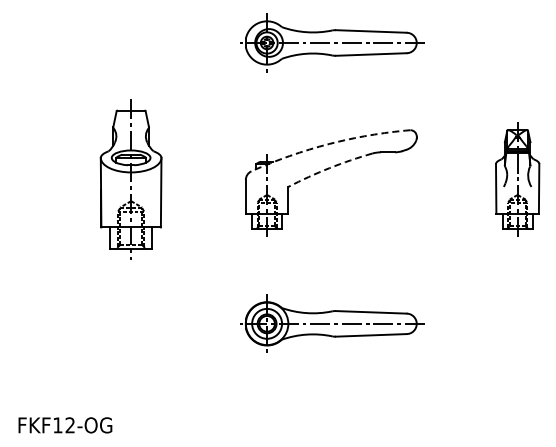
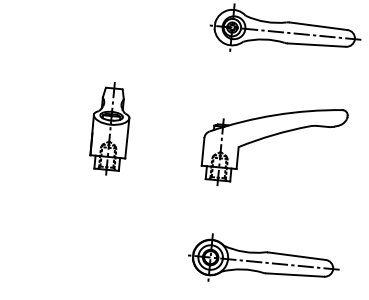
arc: (329, 144) -> (275, 115), dashed -> solid
arc: (329, 168) -> (273, 135), dashed -> solid
part: (130, 179) -> (109, 128), size x0.71

